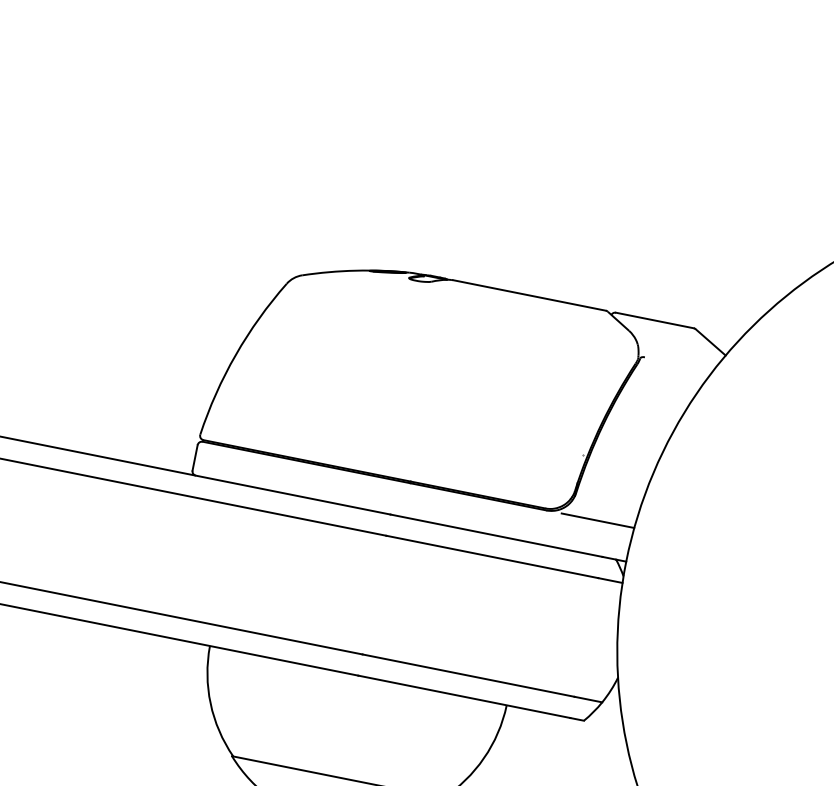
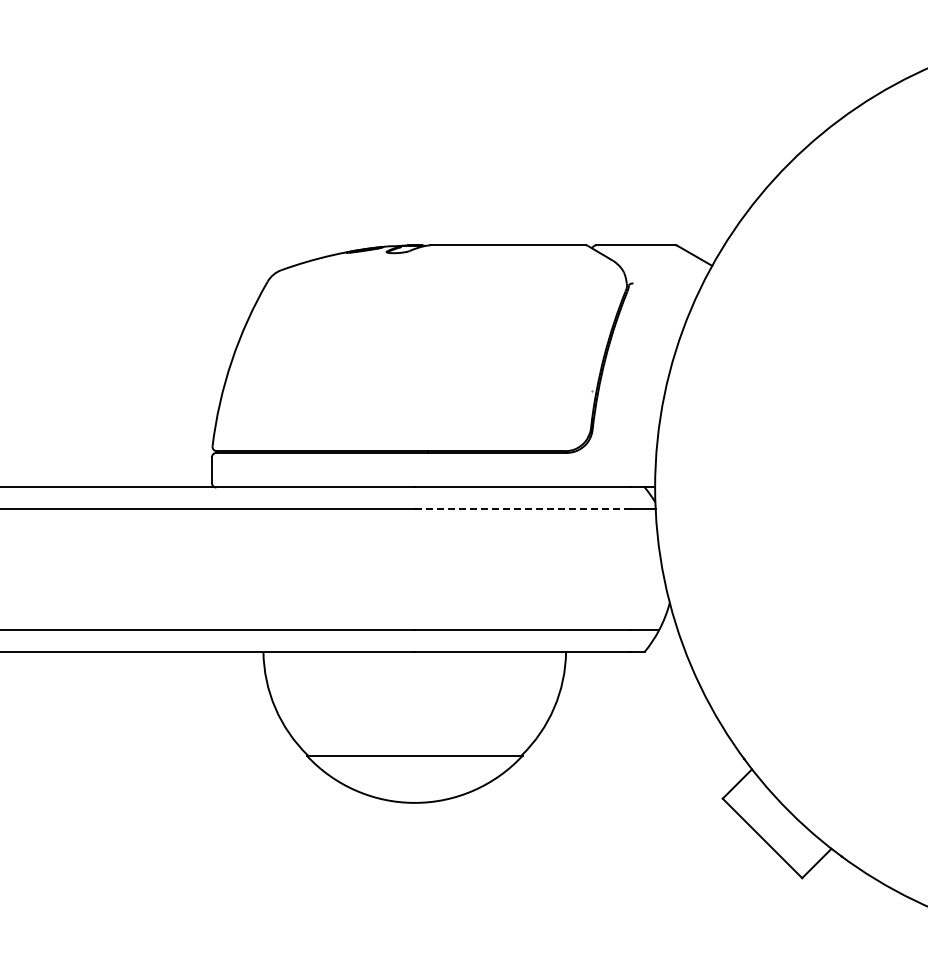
line: (598, 520) -> (619, 452), removed
line: (492, 557) -> (523, 509), solid -> dashed

